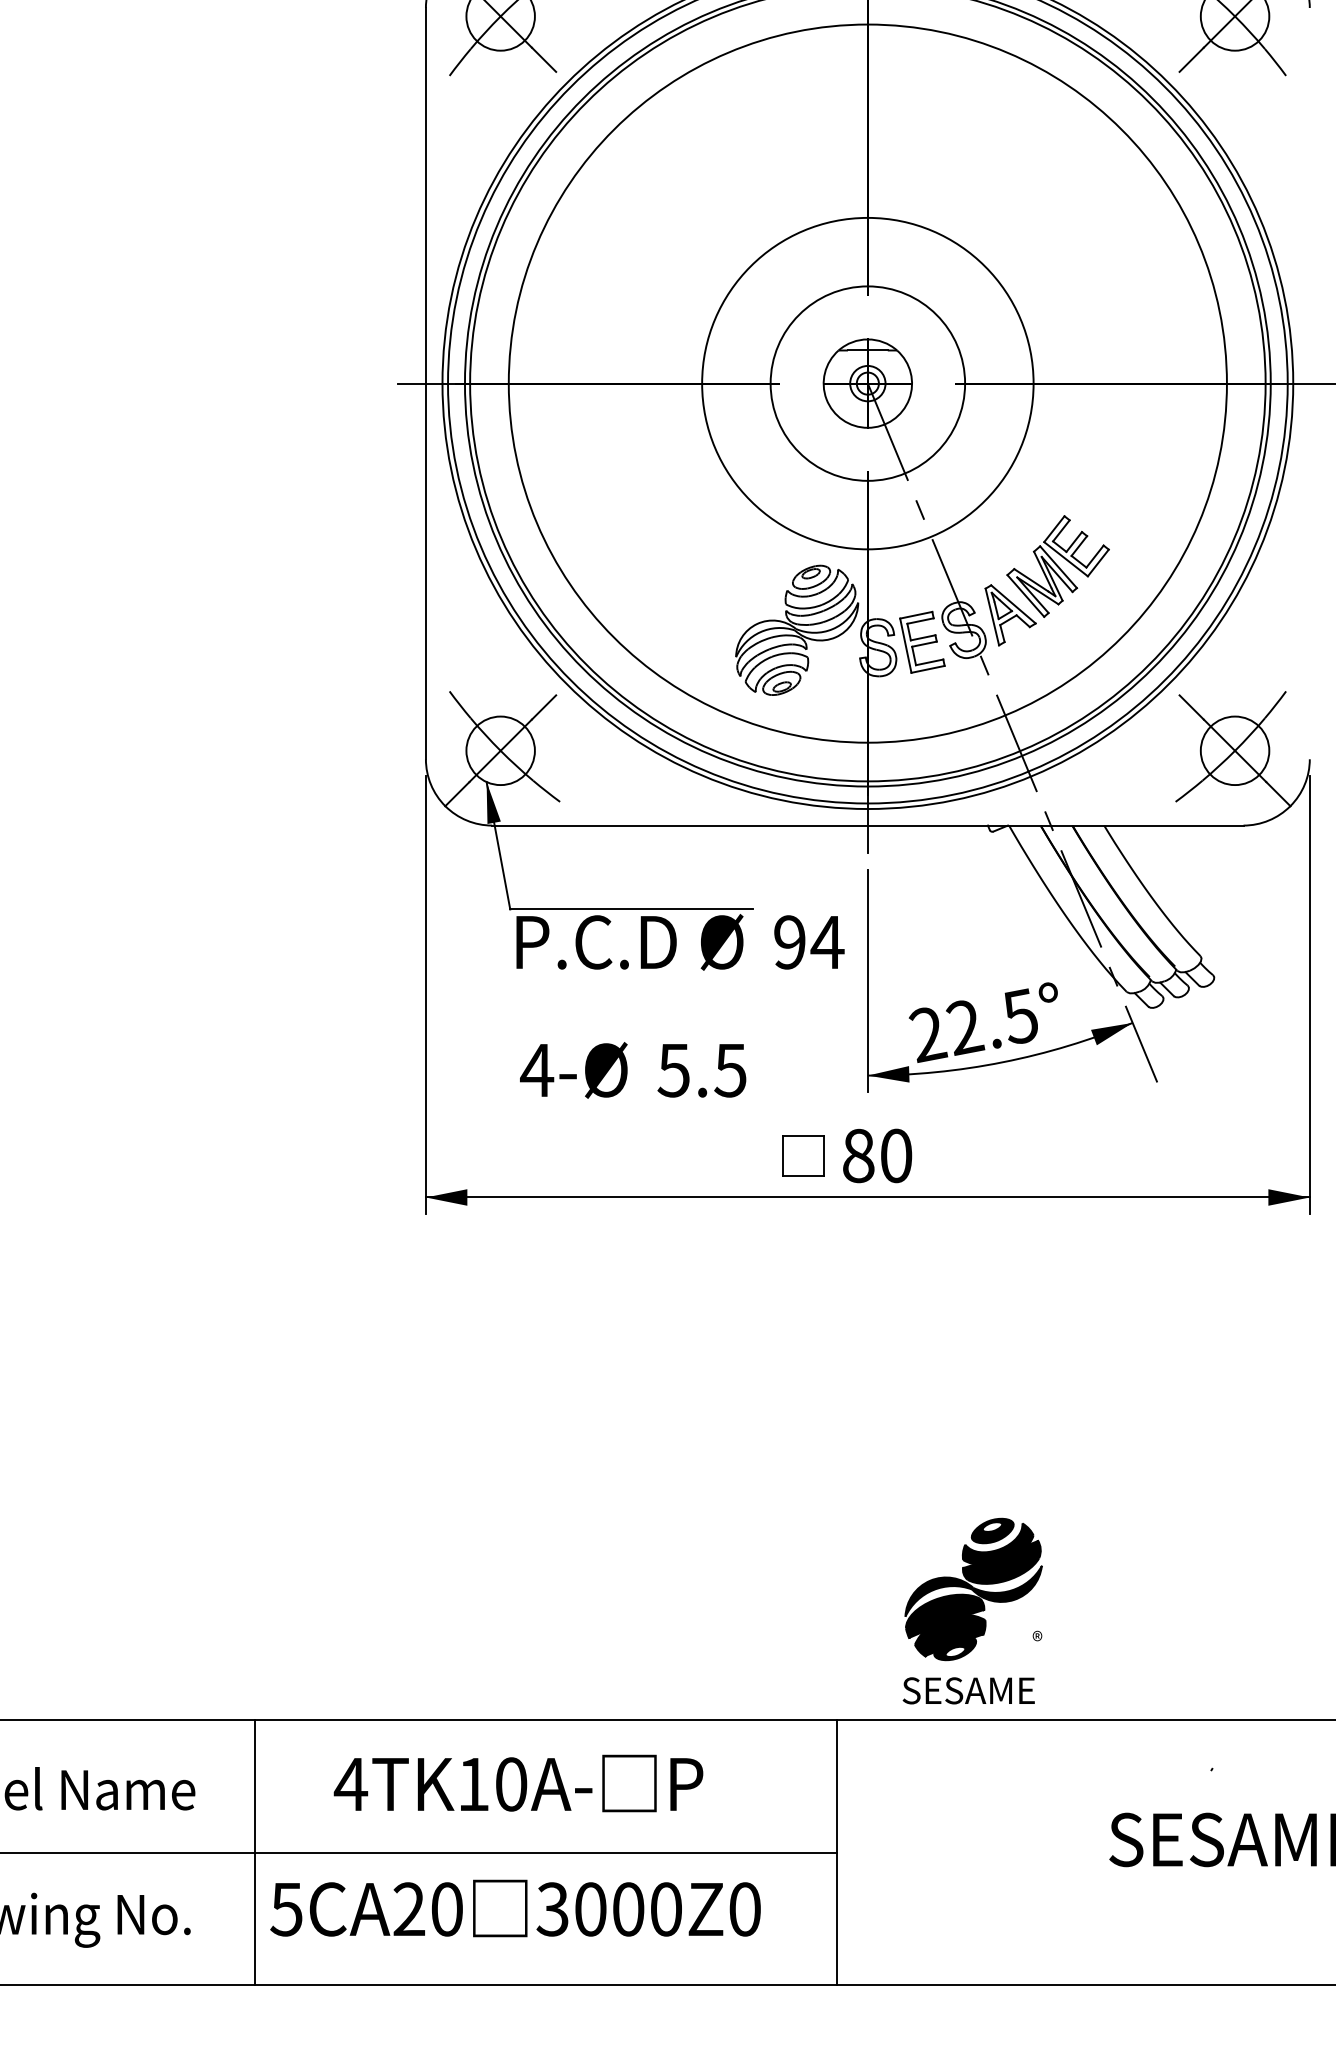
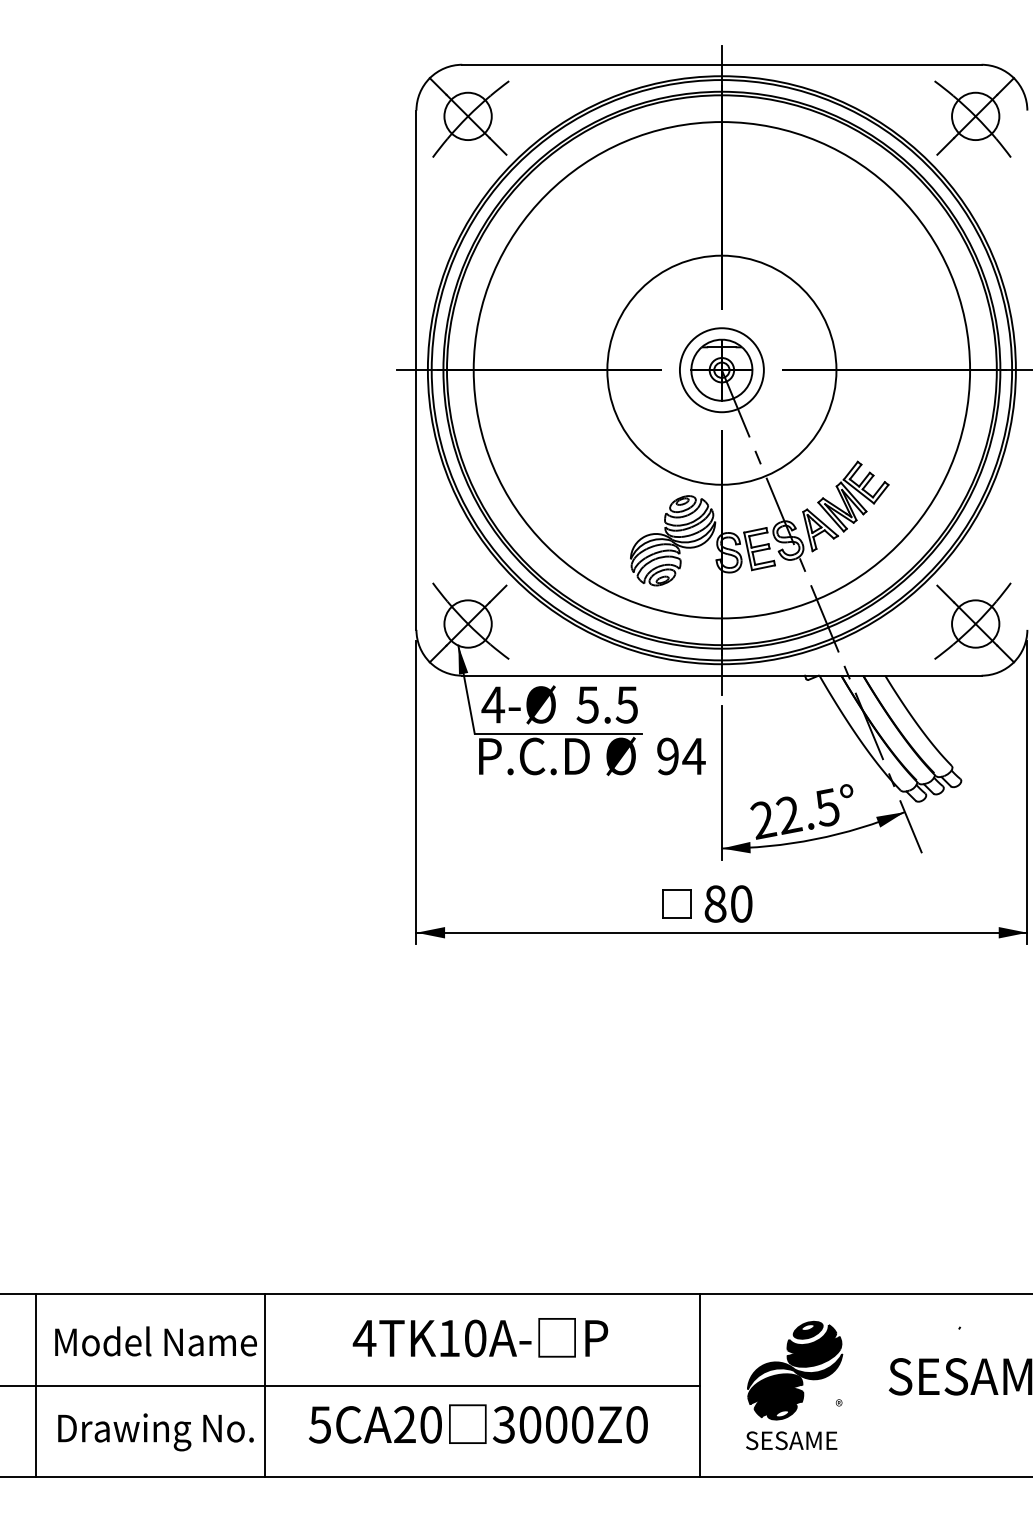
circle: (867, 384) -> (721, 370), size x0.62
text: (632, 1069) -> (559, 704), moved
part: (972, 1610) -> (794, 1385), moved
line: (253, 1852) -> (264, 1385), moved

